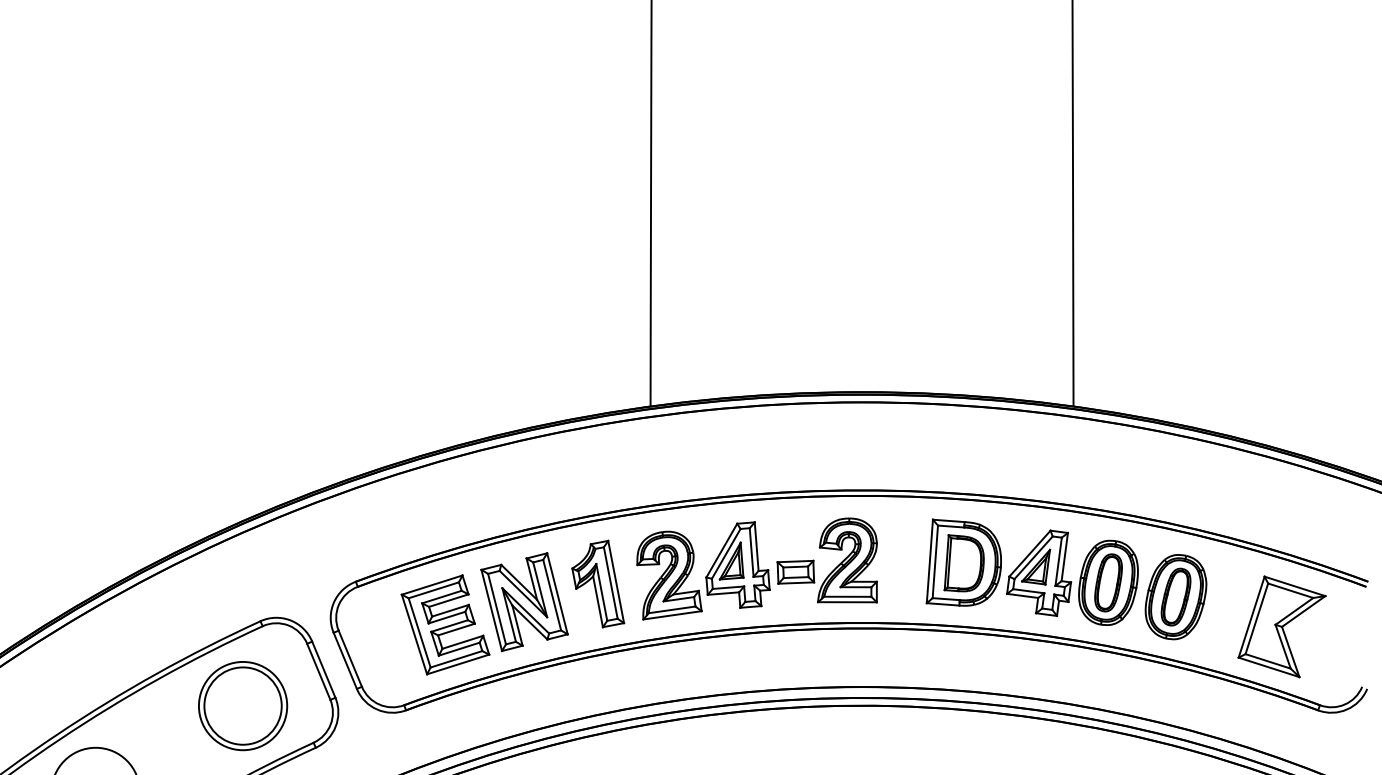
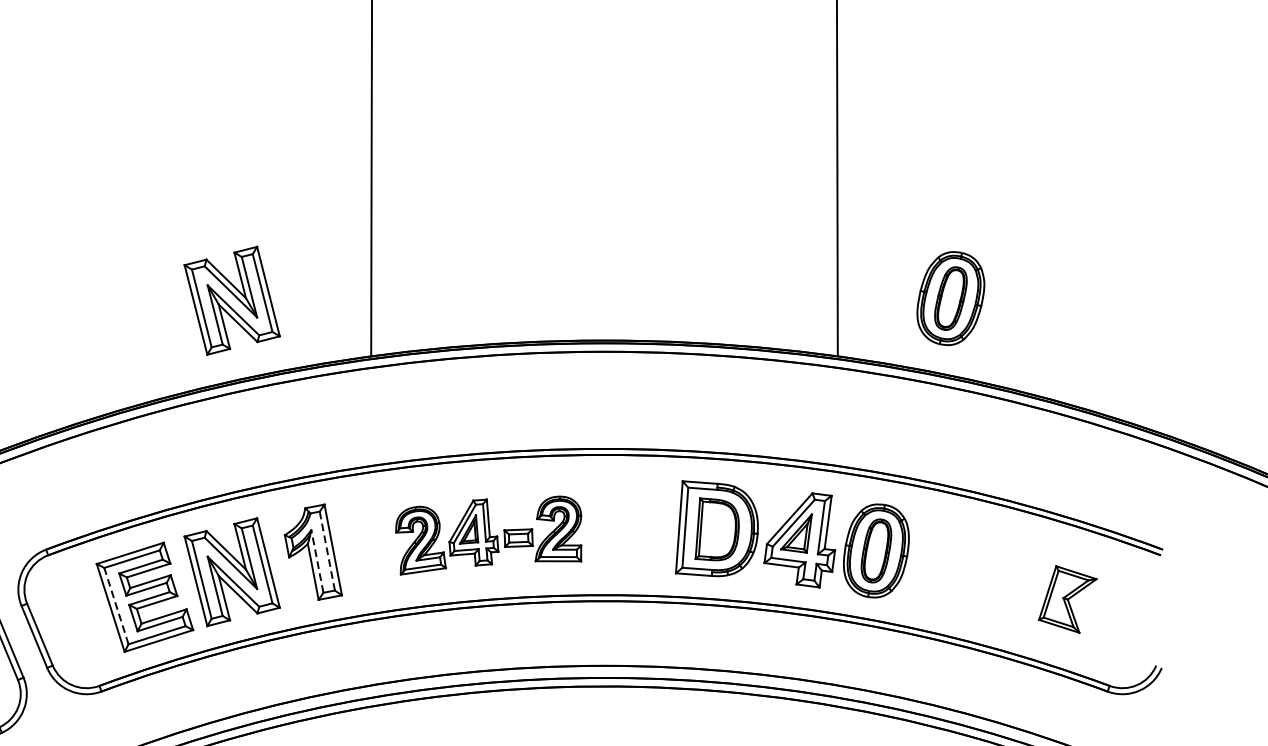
part: (524, 356) -> (232, 301), added
part: (756, 568) -> (488, 535), size x0.7
line: (610, 583) -> (327, 551), solid -> dashed
line: (601, 592) -> (317, 561), solid -> dashed
part: (1175, 597) -> (950, 298), moved
part: (1281, 626) -> (1067, 599), size x0.6
line: (419, 632) -> (116, 605), solid -> dashed

